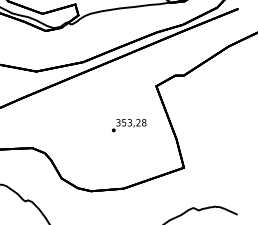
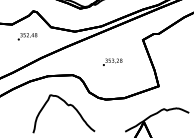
text: (128, 124) -> (112, 61), moved

